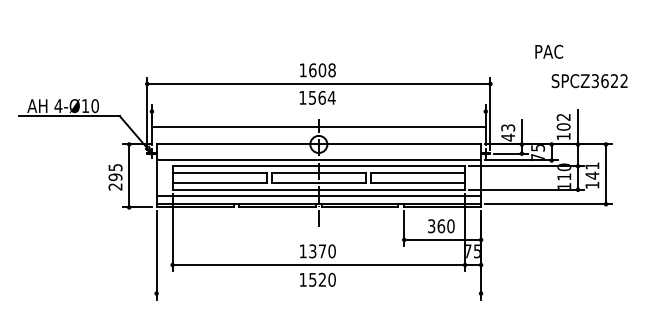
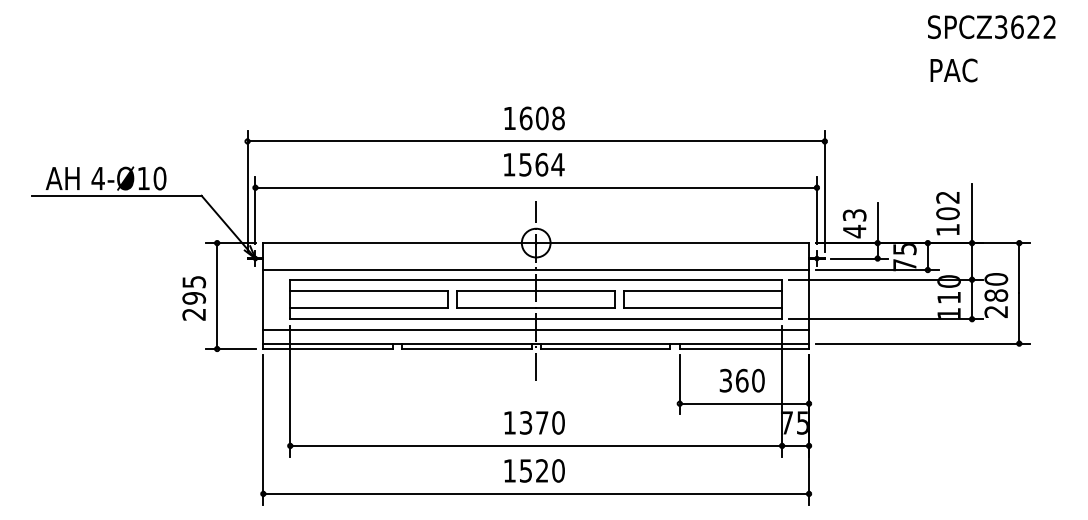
text: (549, 51) -> (954, 69), moved
text: (589, 81) -> (991, 27), moved
line: (318, 126) -> (535, 187), moved
text: (592, 175) -> (996, 295), 141 -> 280
line: (318, 293) -> (535, 493), added

